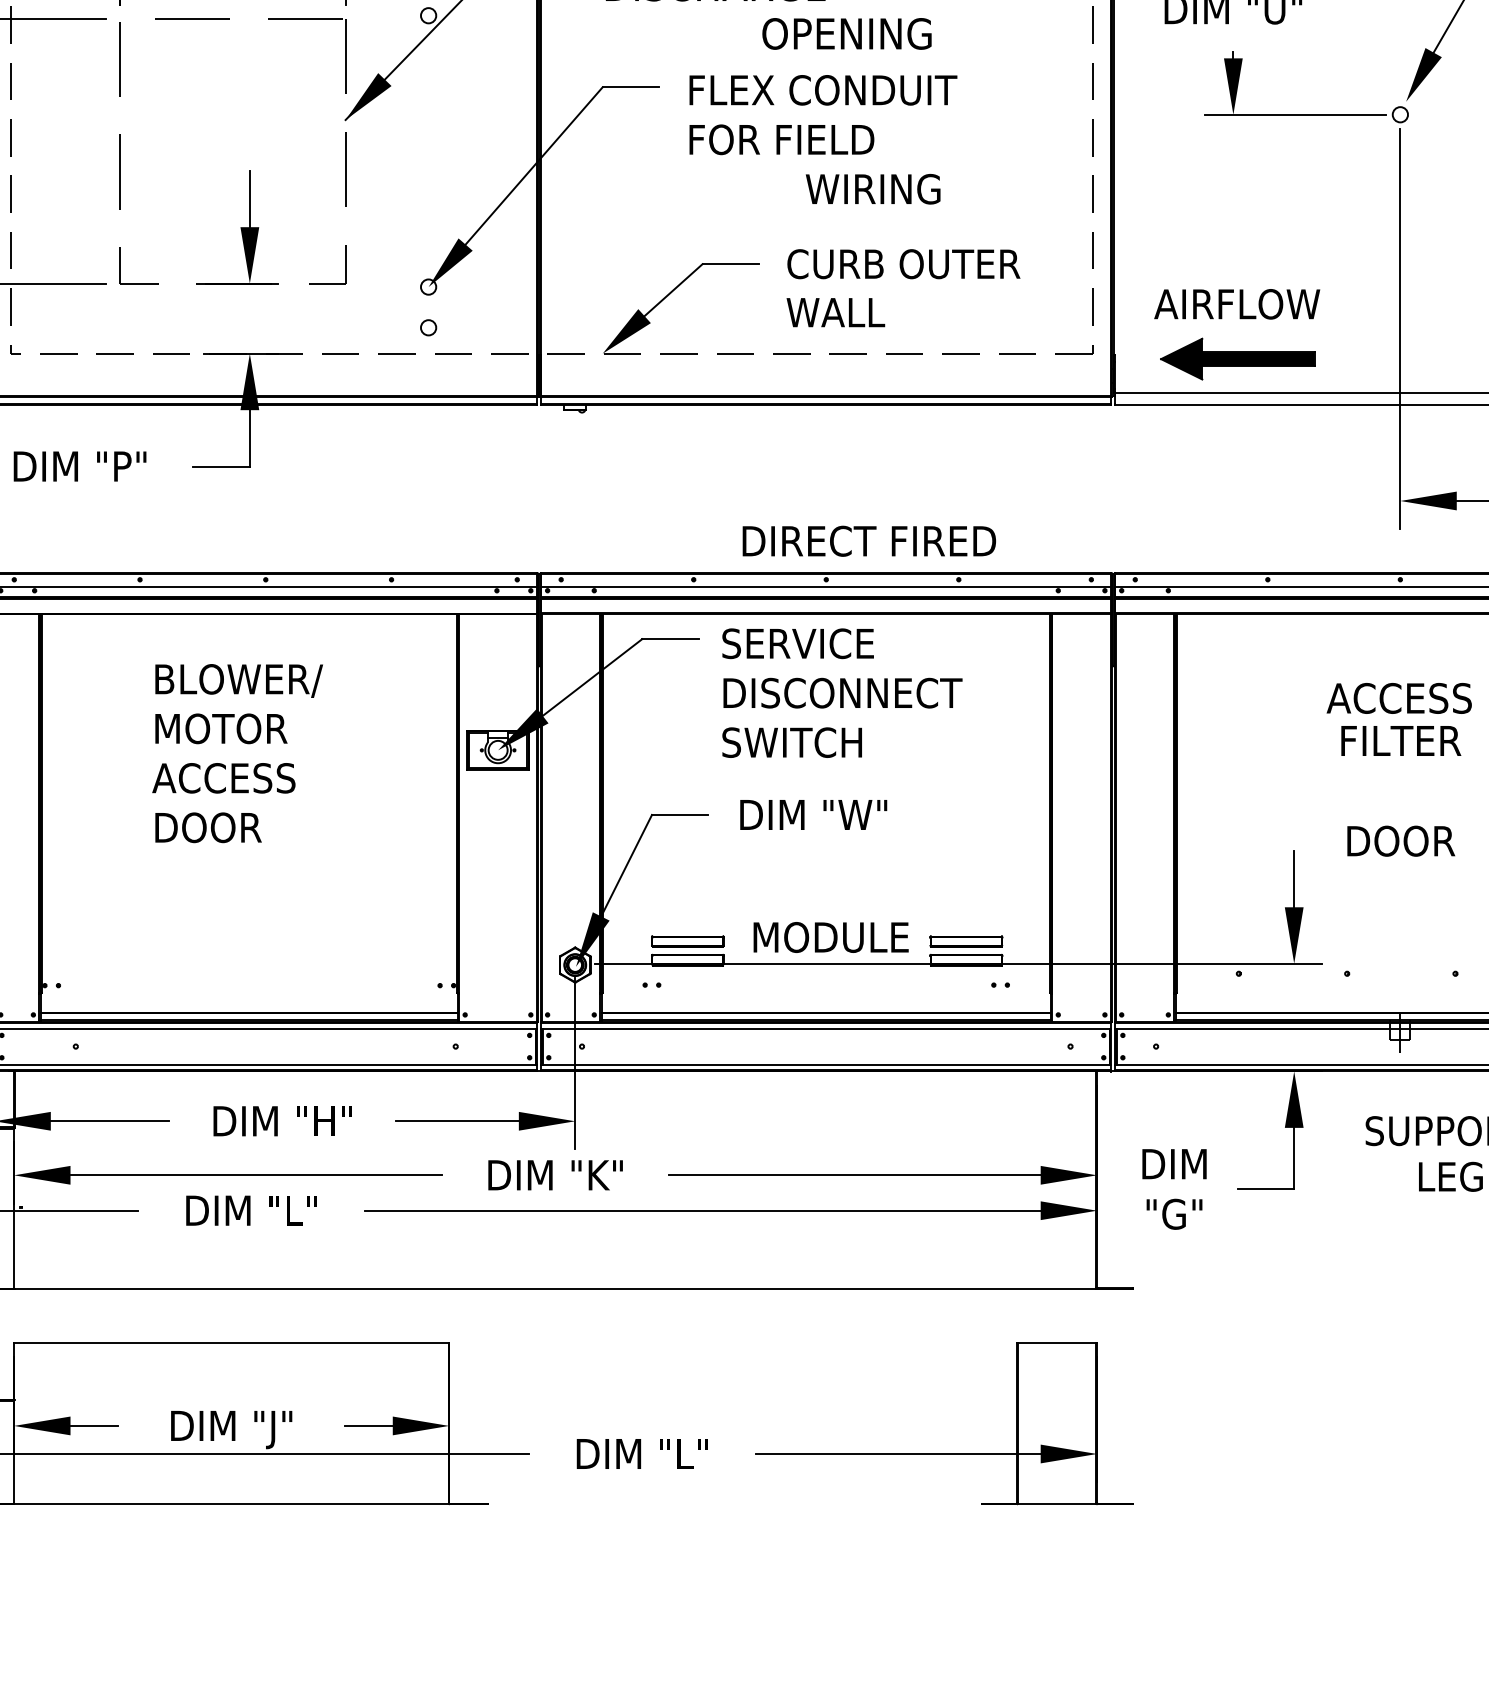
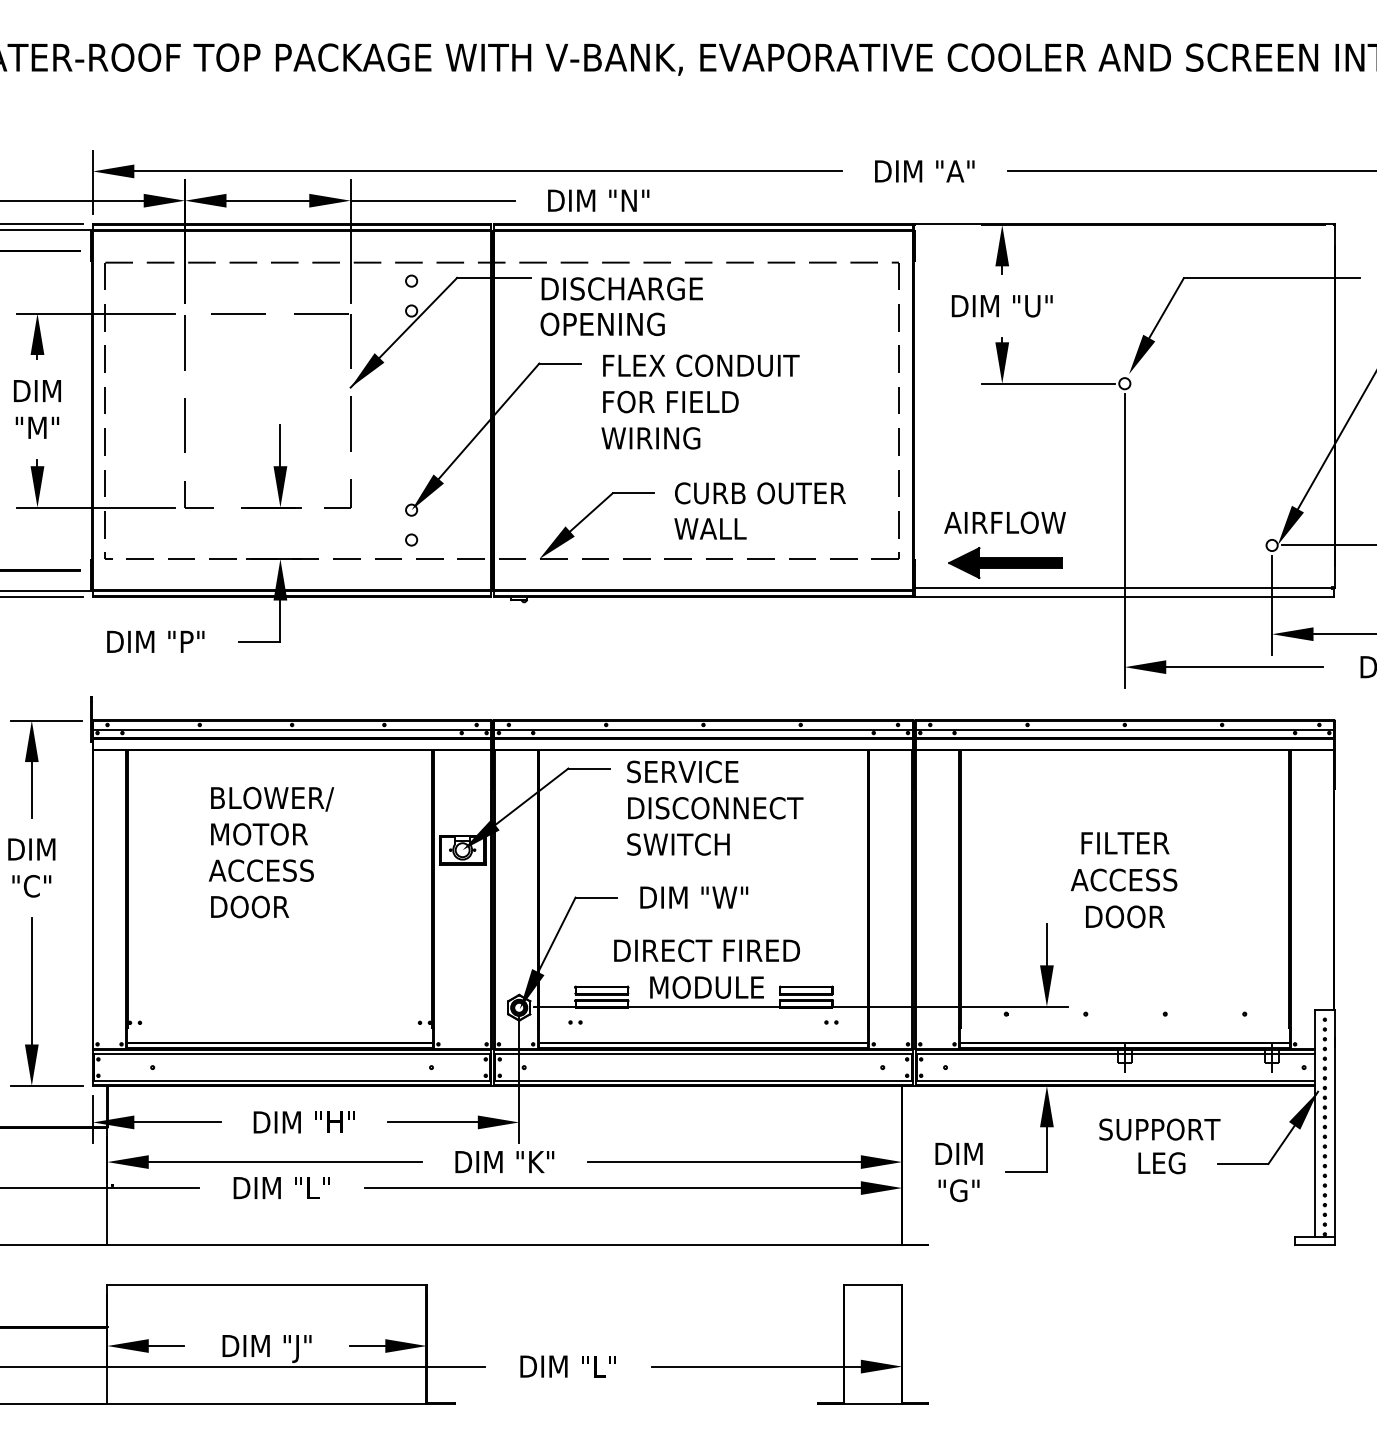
text: (846, 32) -> (602, 323), moved
text: (872, 189) -> (650, 438), moved
text: (868, 540) -> (706, 950), moved
text: (1398, 697) -> (1123, 879), moved

